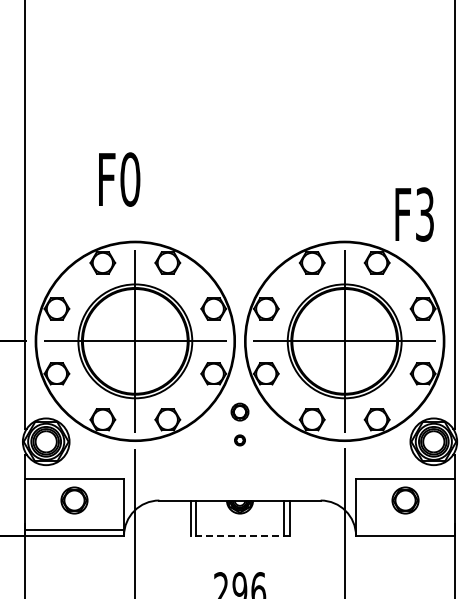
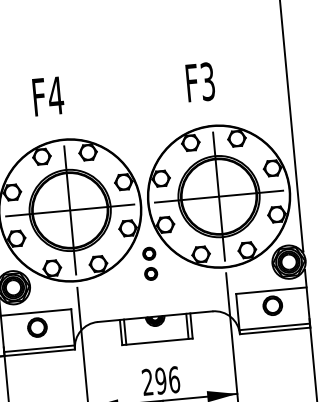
text: (129, 179) -> (55, 95), F0 -> F4
text: (414, 214) -> (200, 82), moved
part: (239, 440) -> (150, 274), size x1.67
line: (405, 530) -> (274, 327), added
line: (240, 535) -> (157, 341), dashed -> solid

